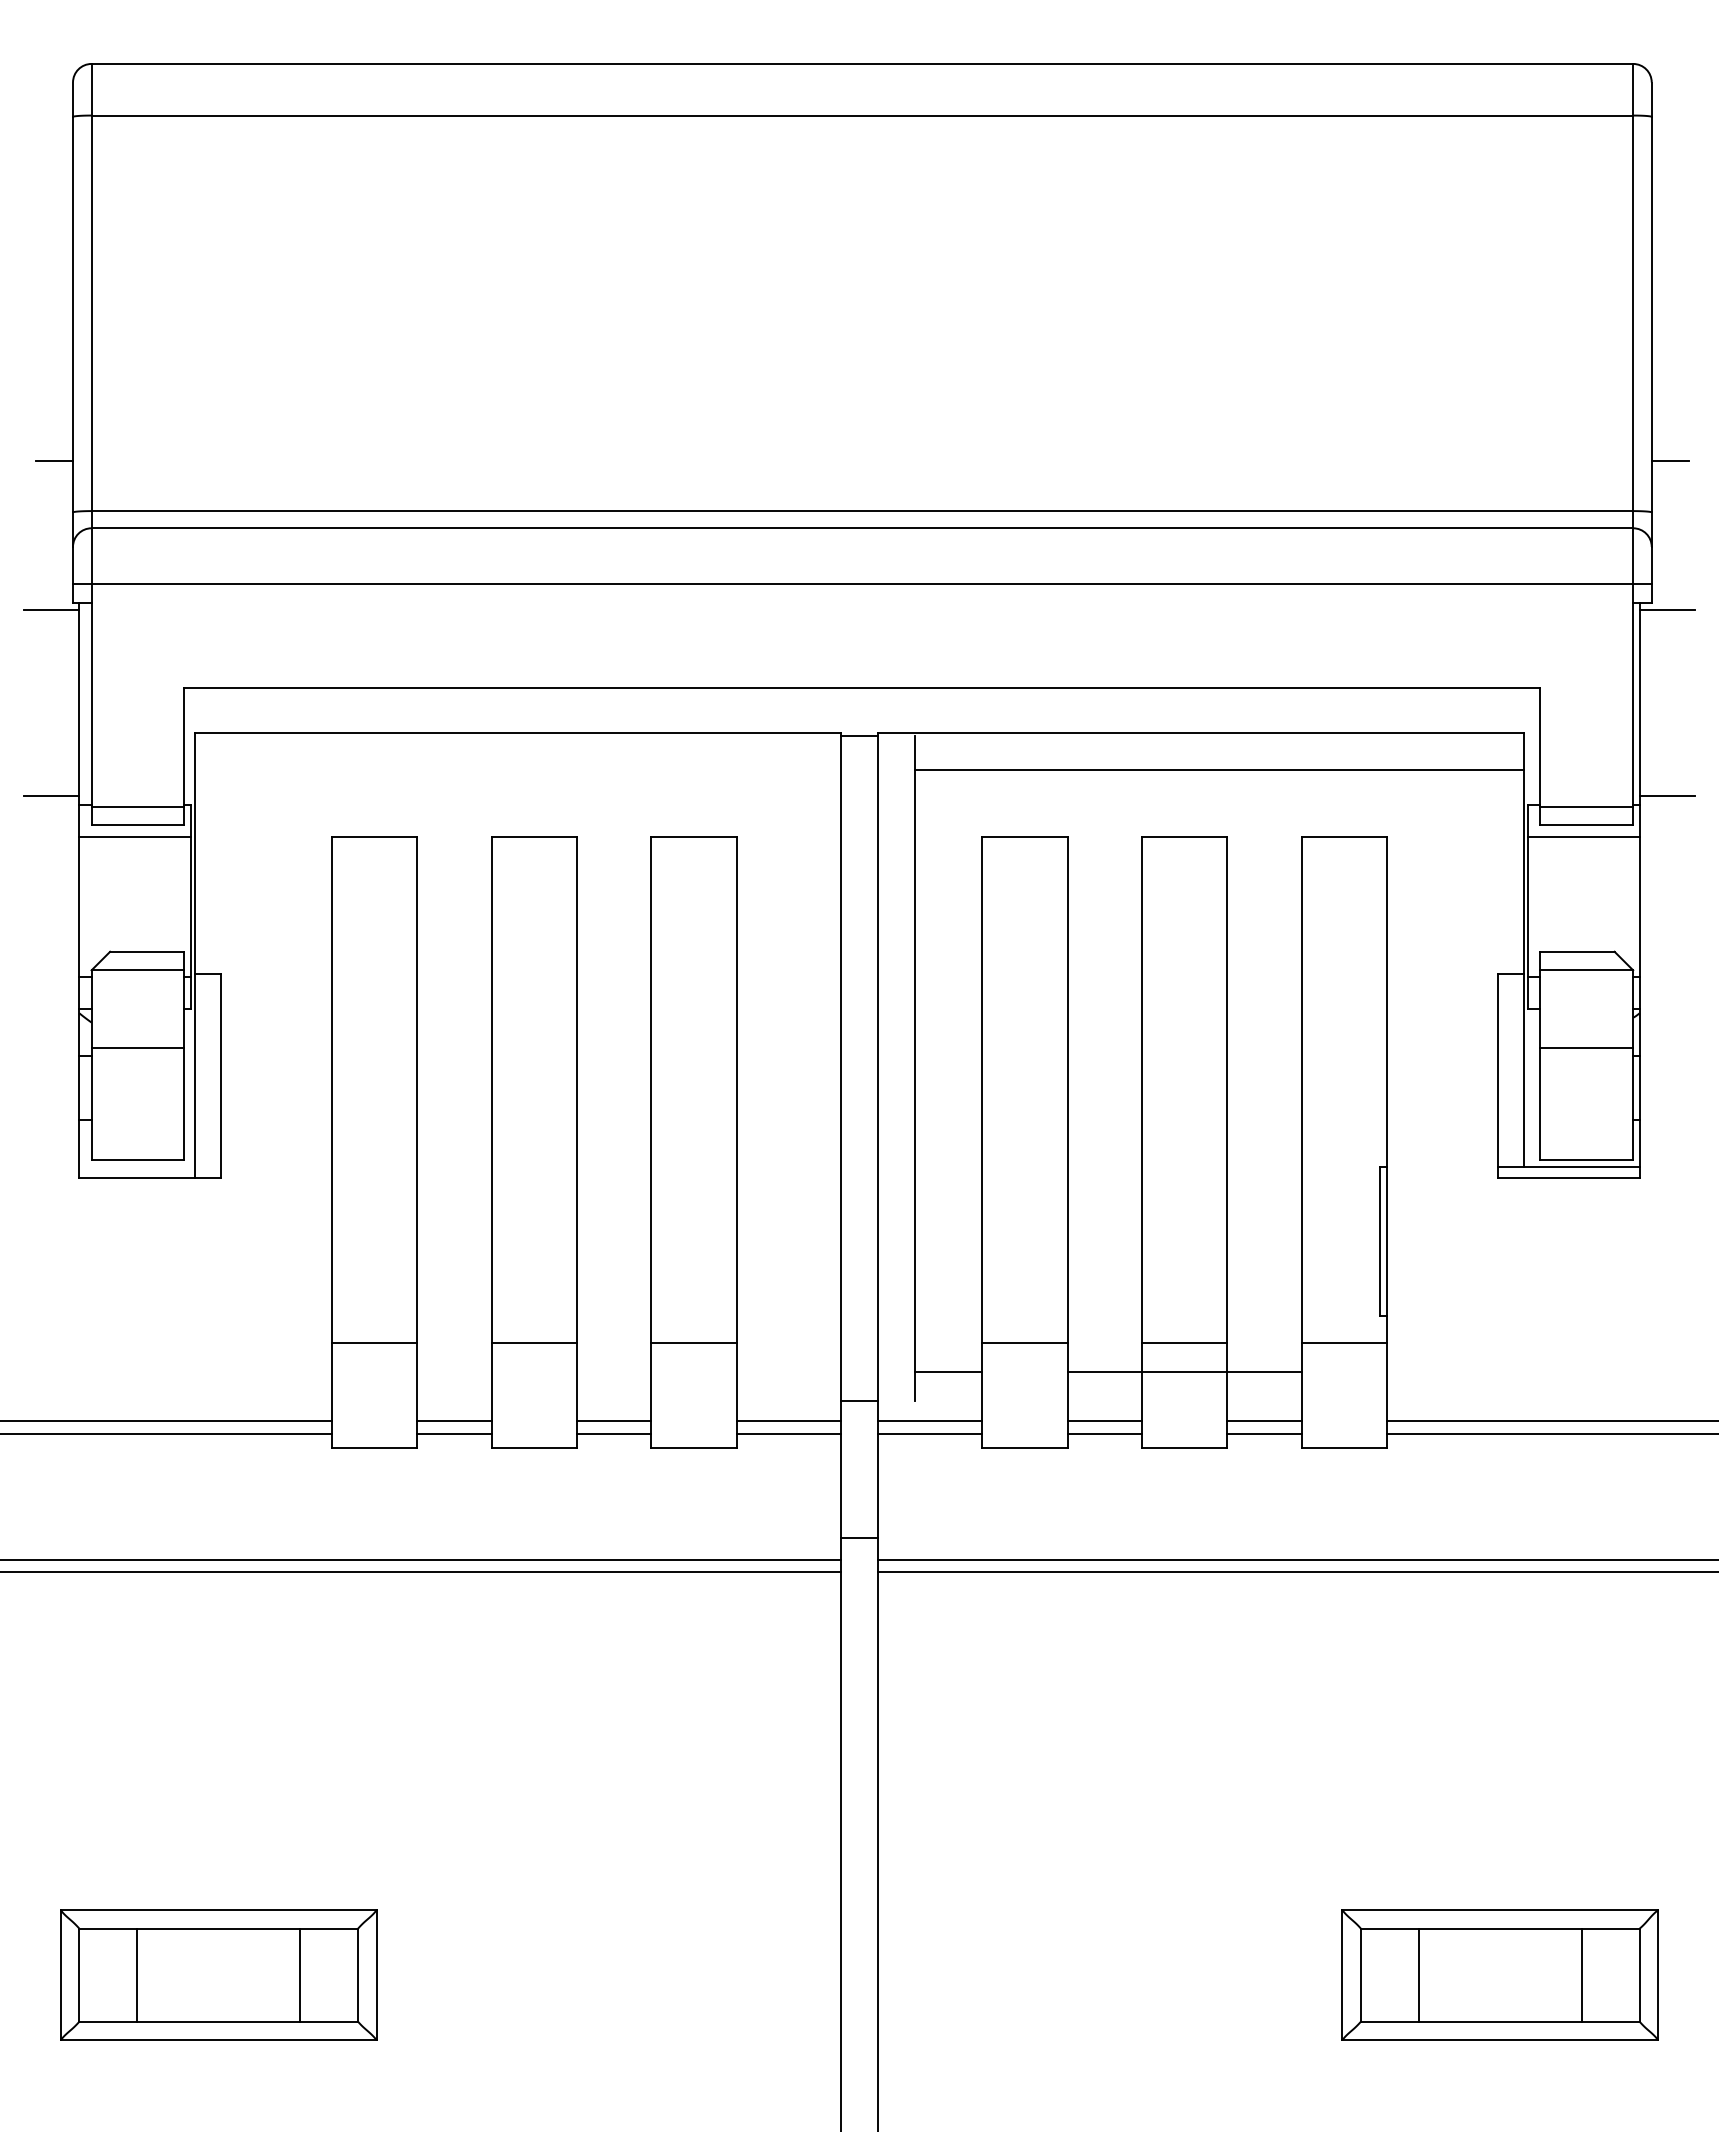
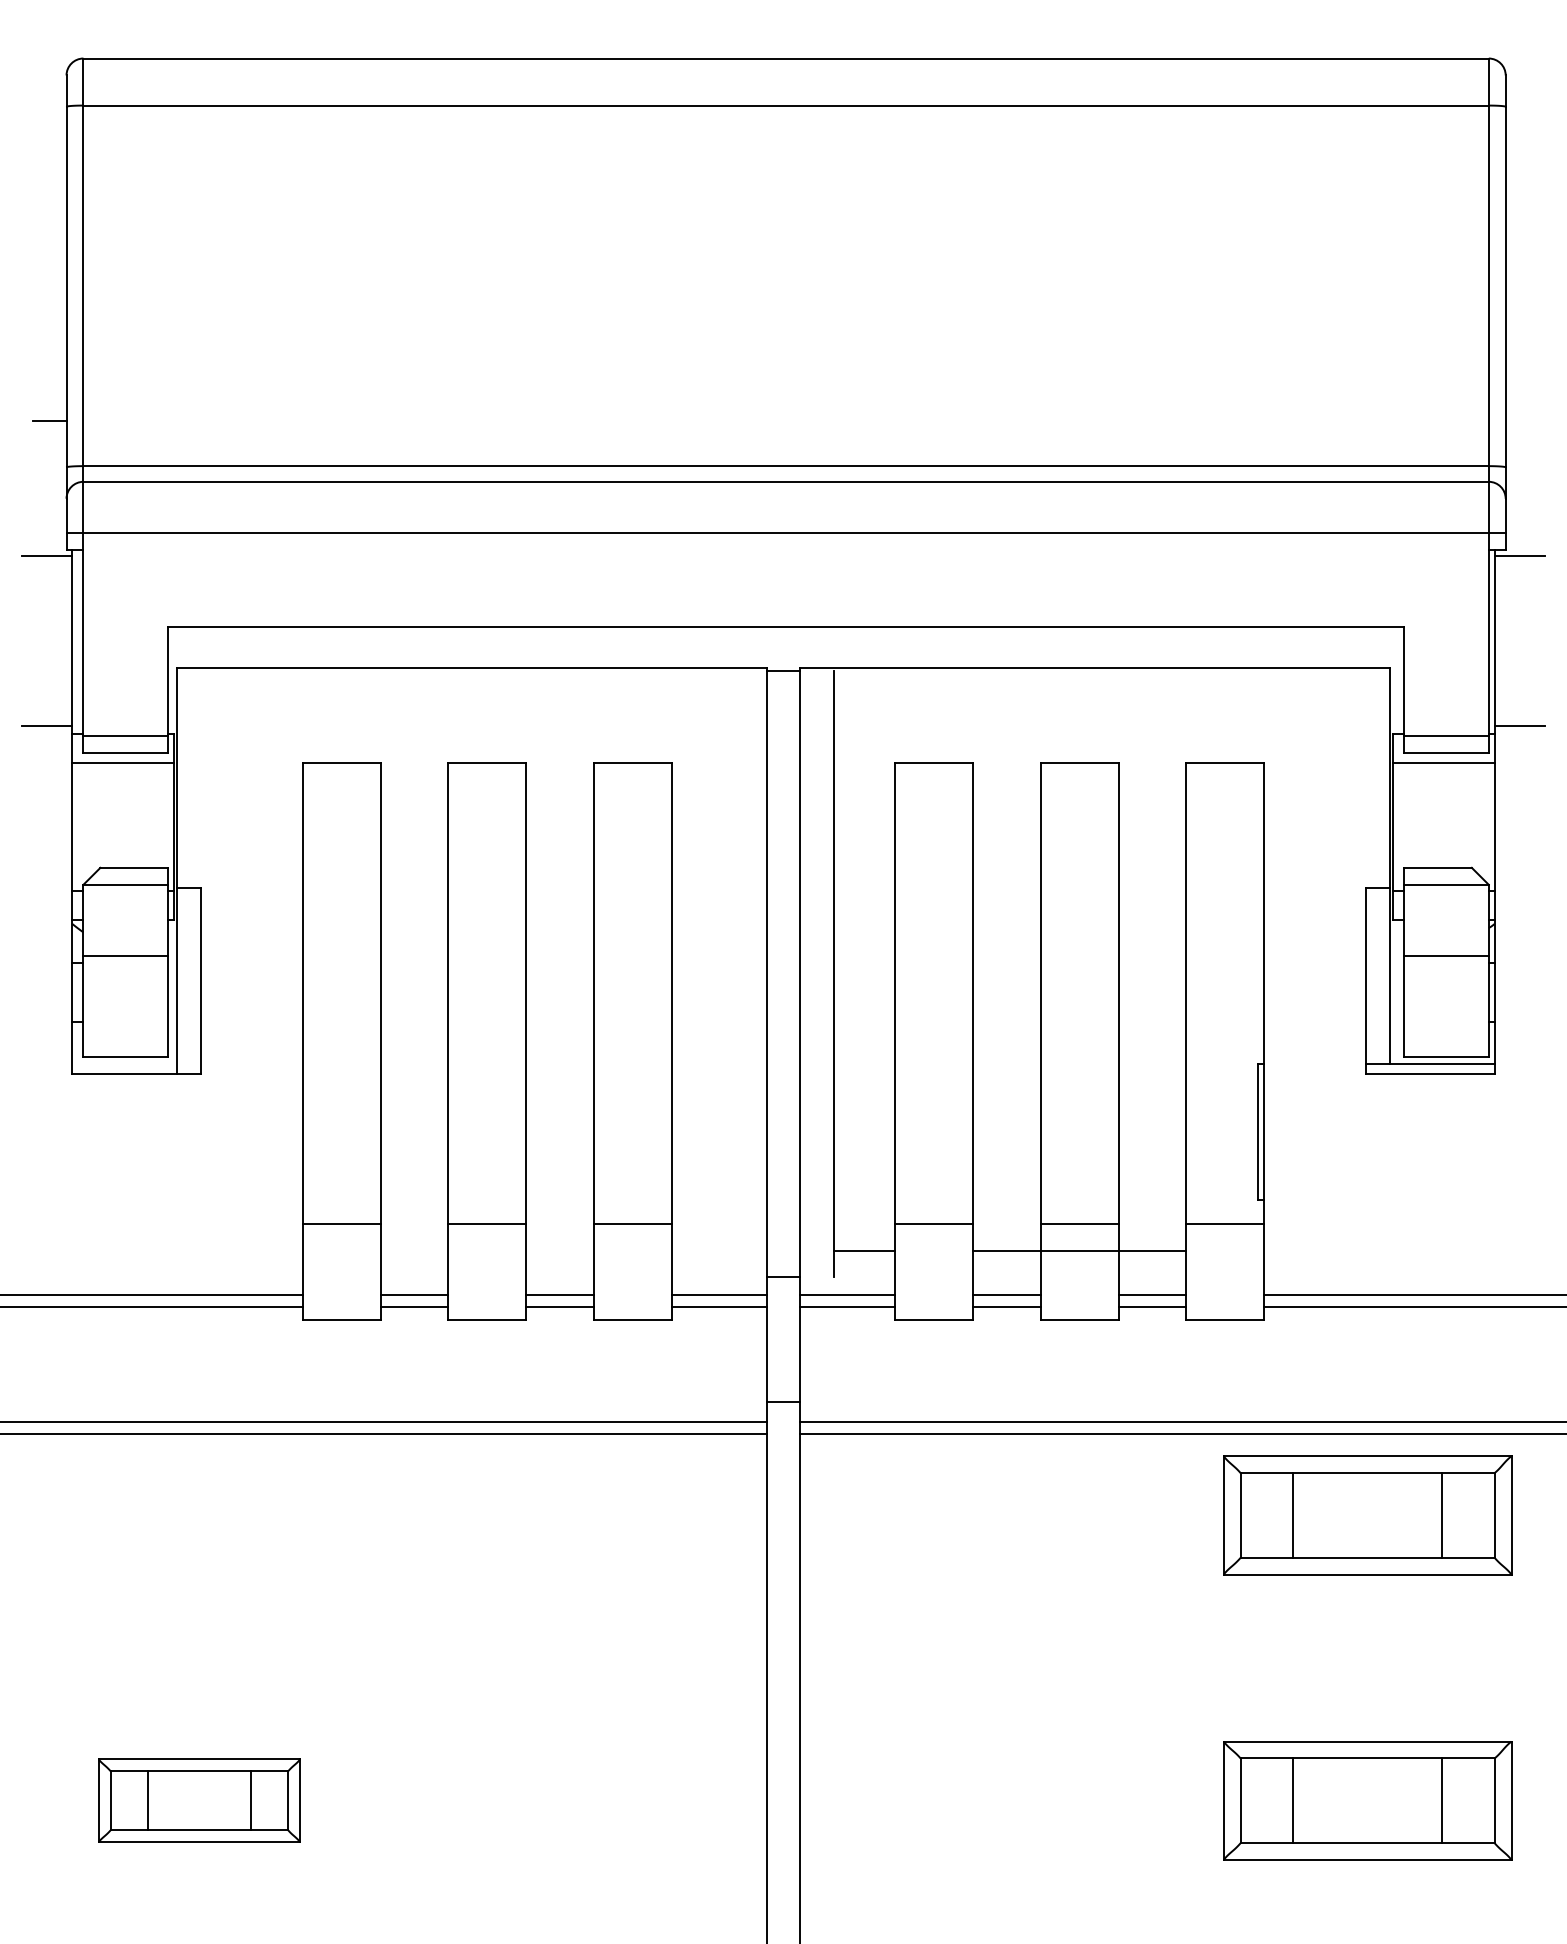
line: (1669, 461) -> (1521, 420), removed
line: (1219, 769) -> (1111, 701), removed
part: (1499, 1661) -> (1366, 1514), added
part: (218, 1974) -> (199, 1800), size x0.7

